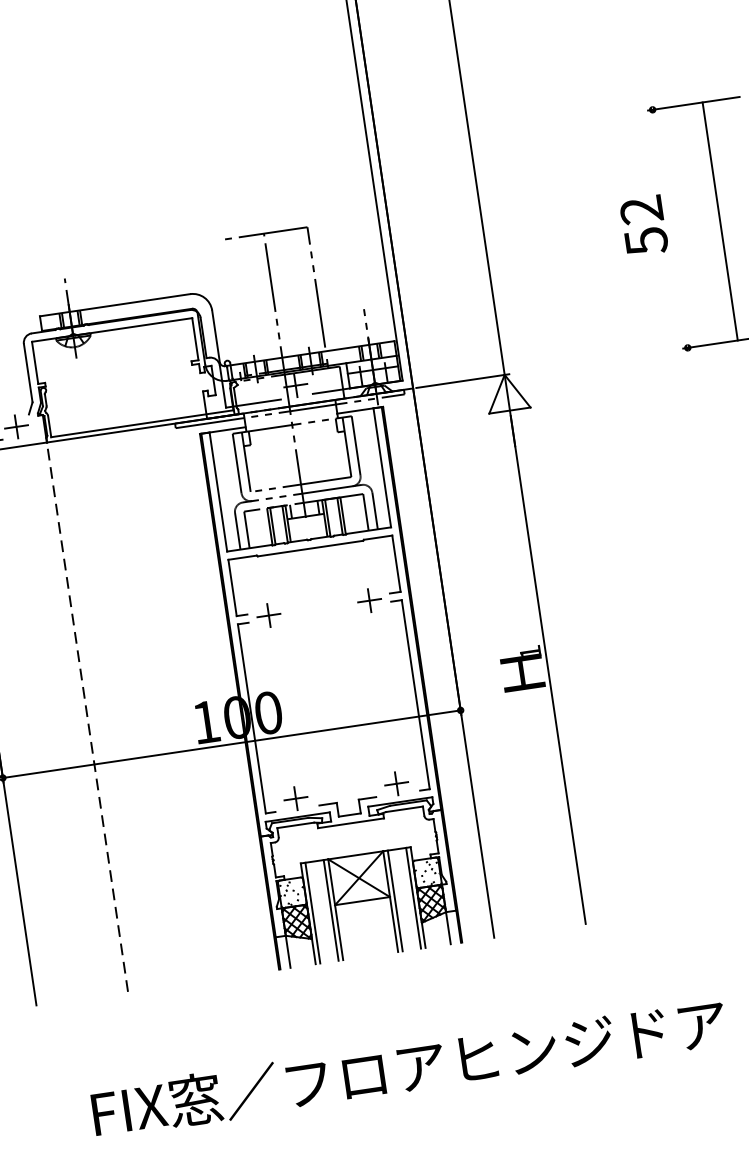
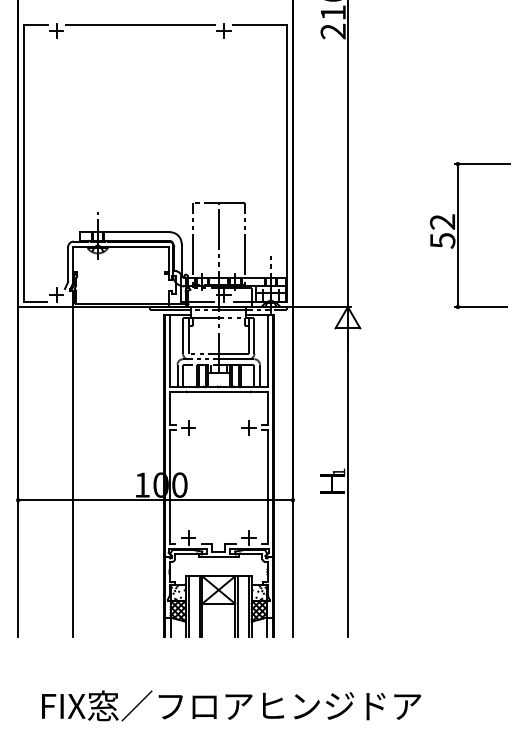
line: (719, 221) -> (457, 235), moved
line: (229, 300) -> (192, 239), added
line: (88, 716) -> (73, 471), dashed -> solid

